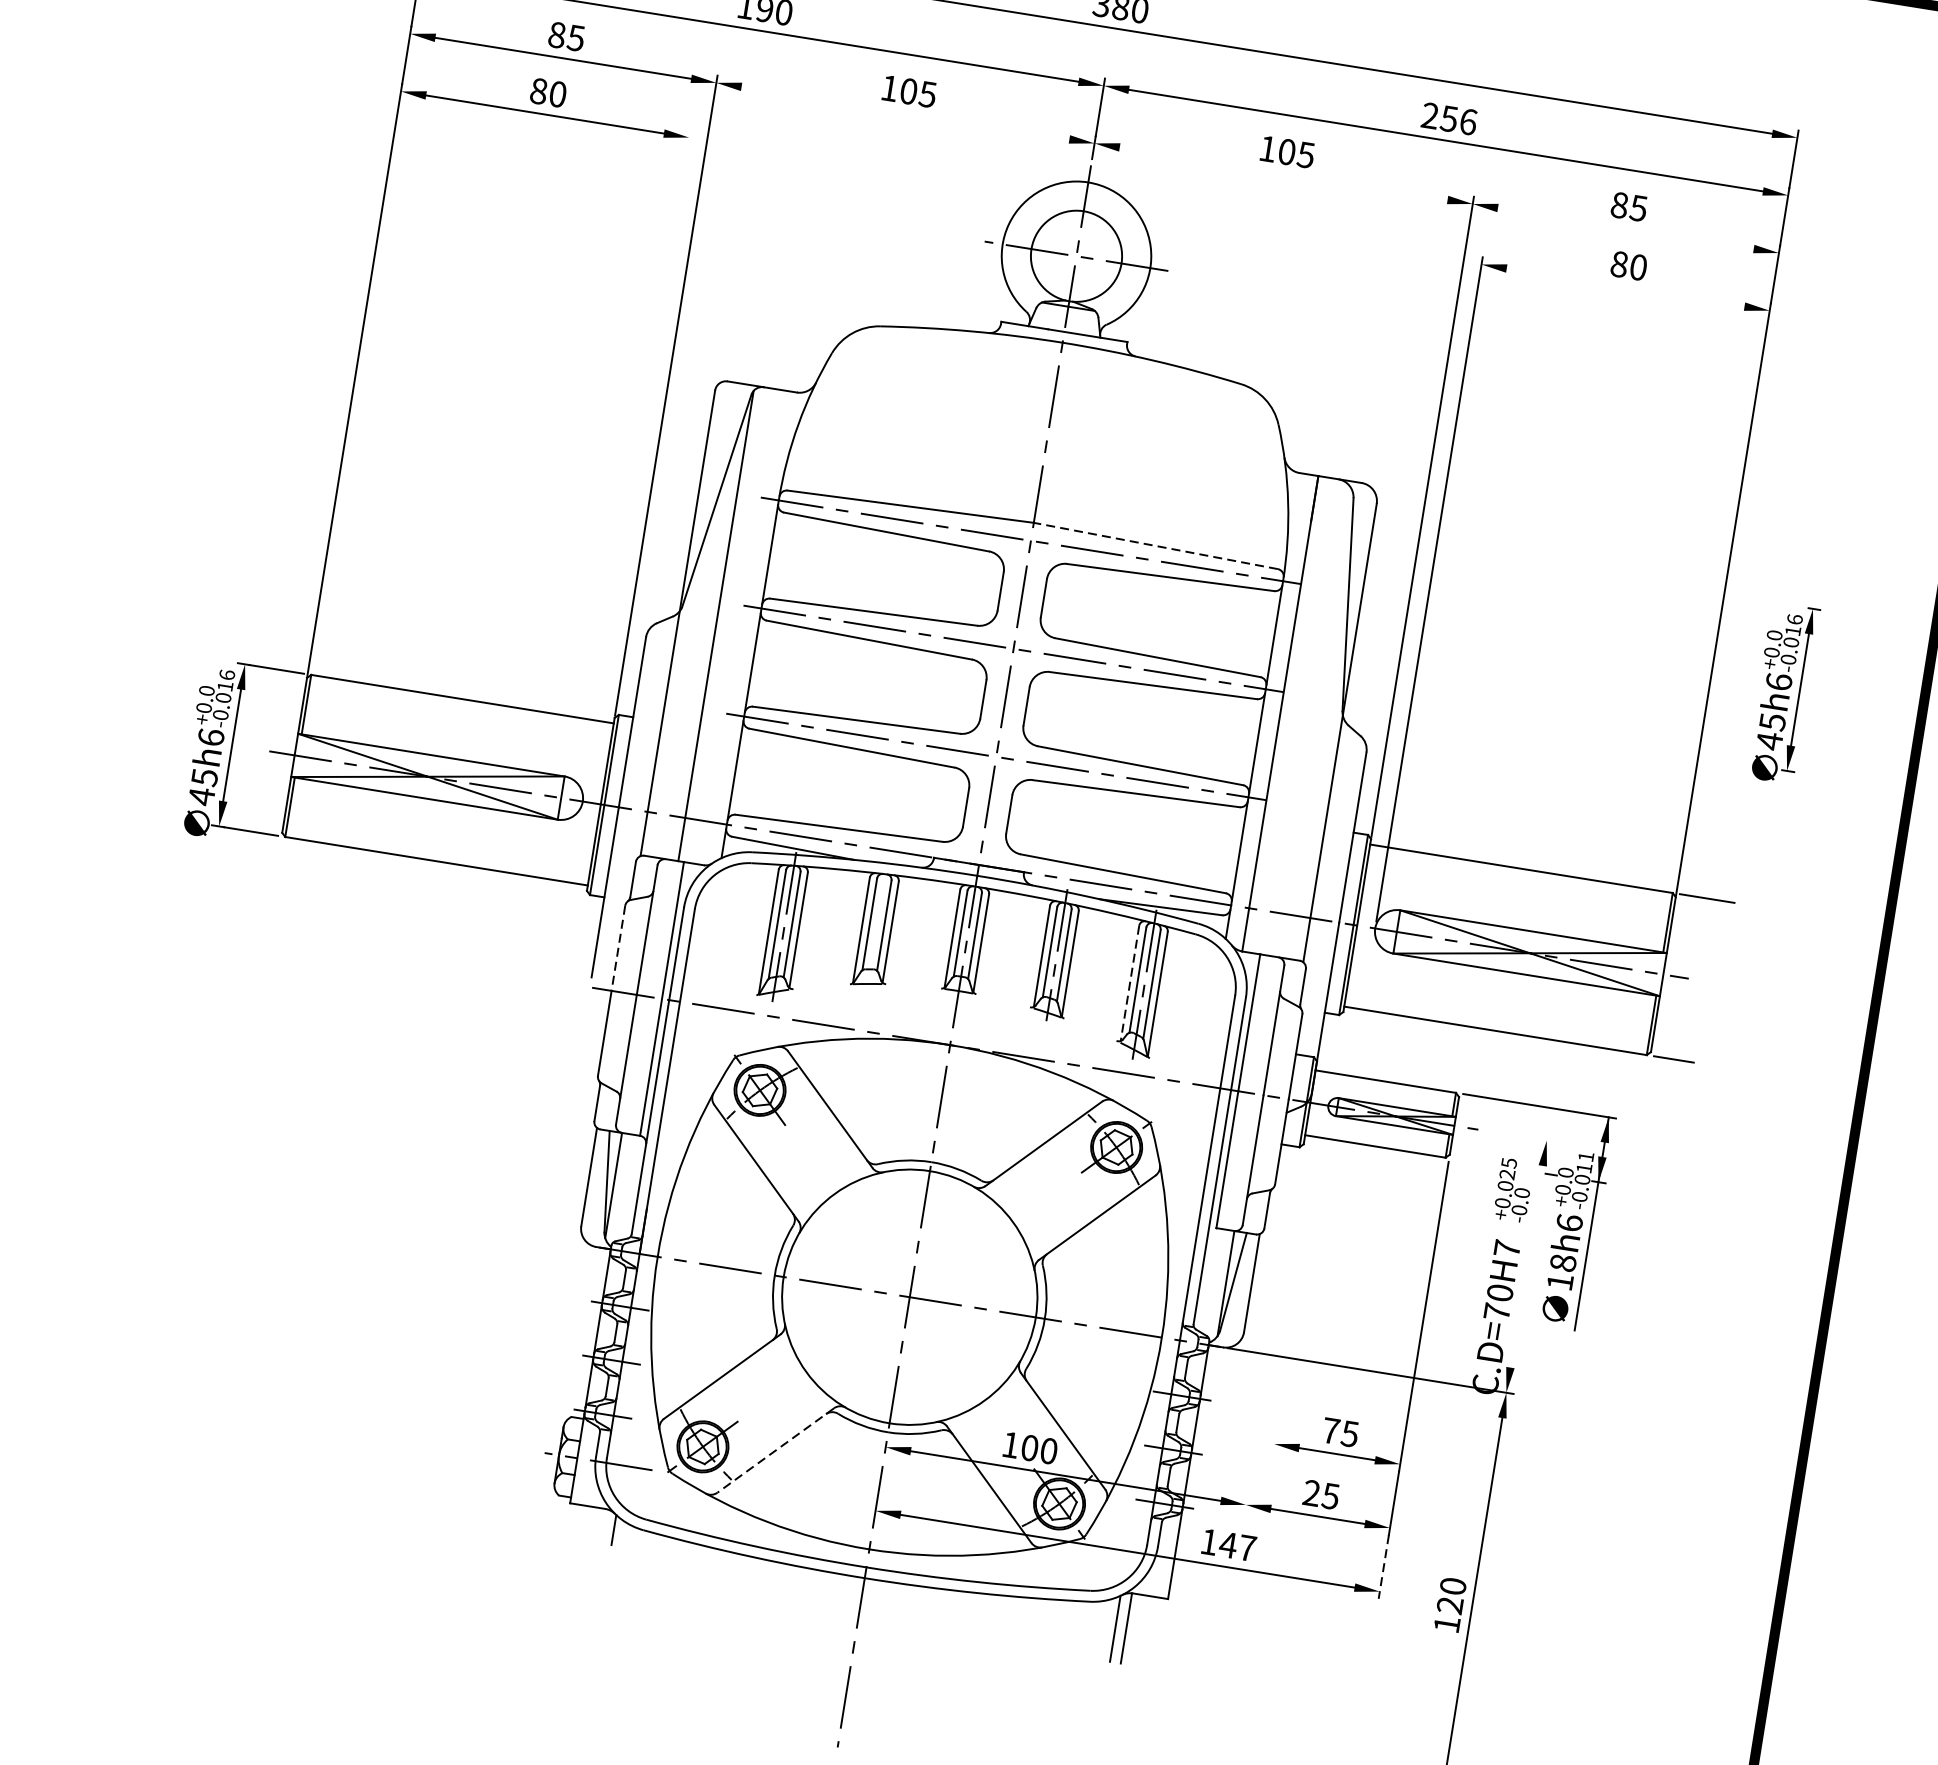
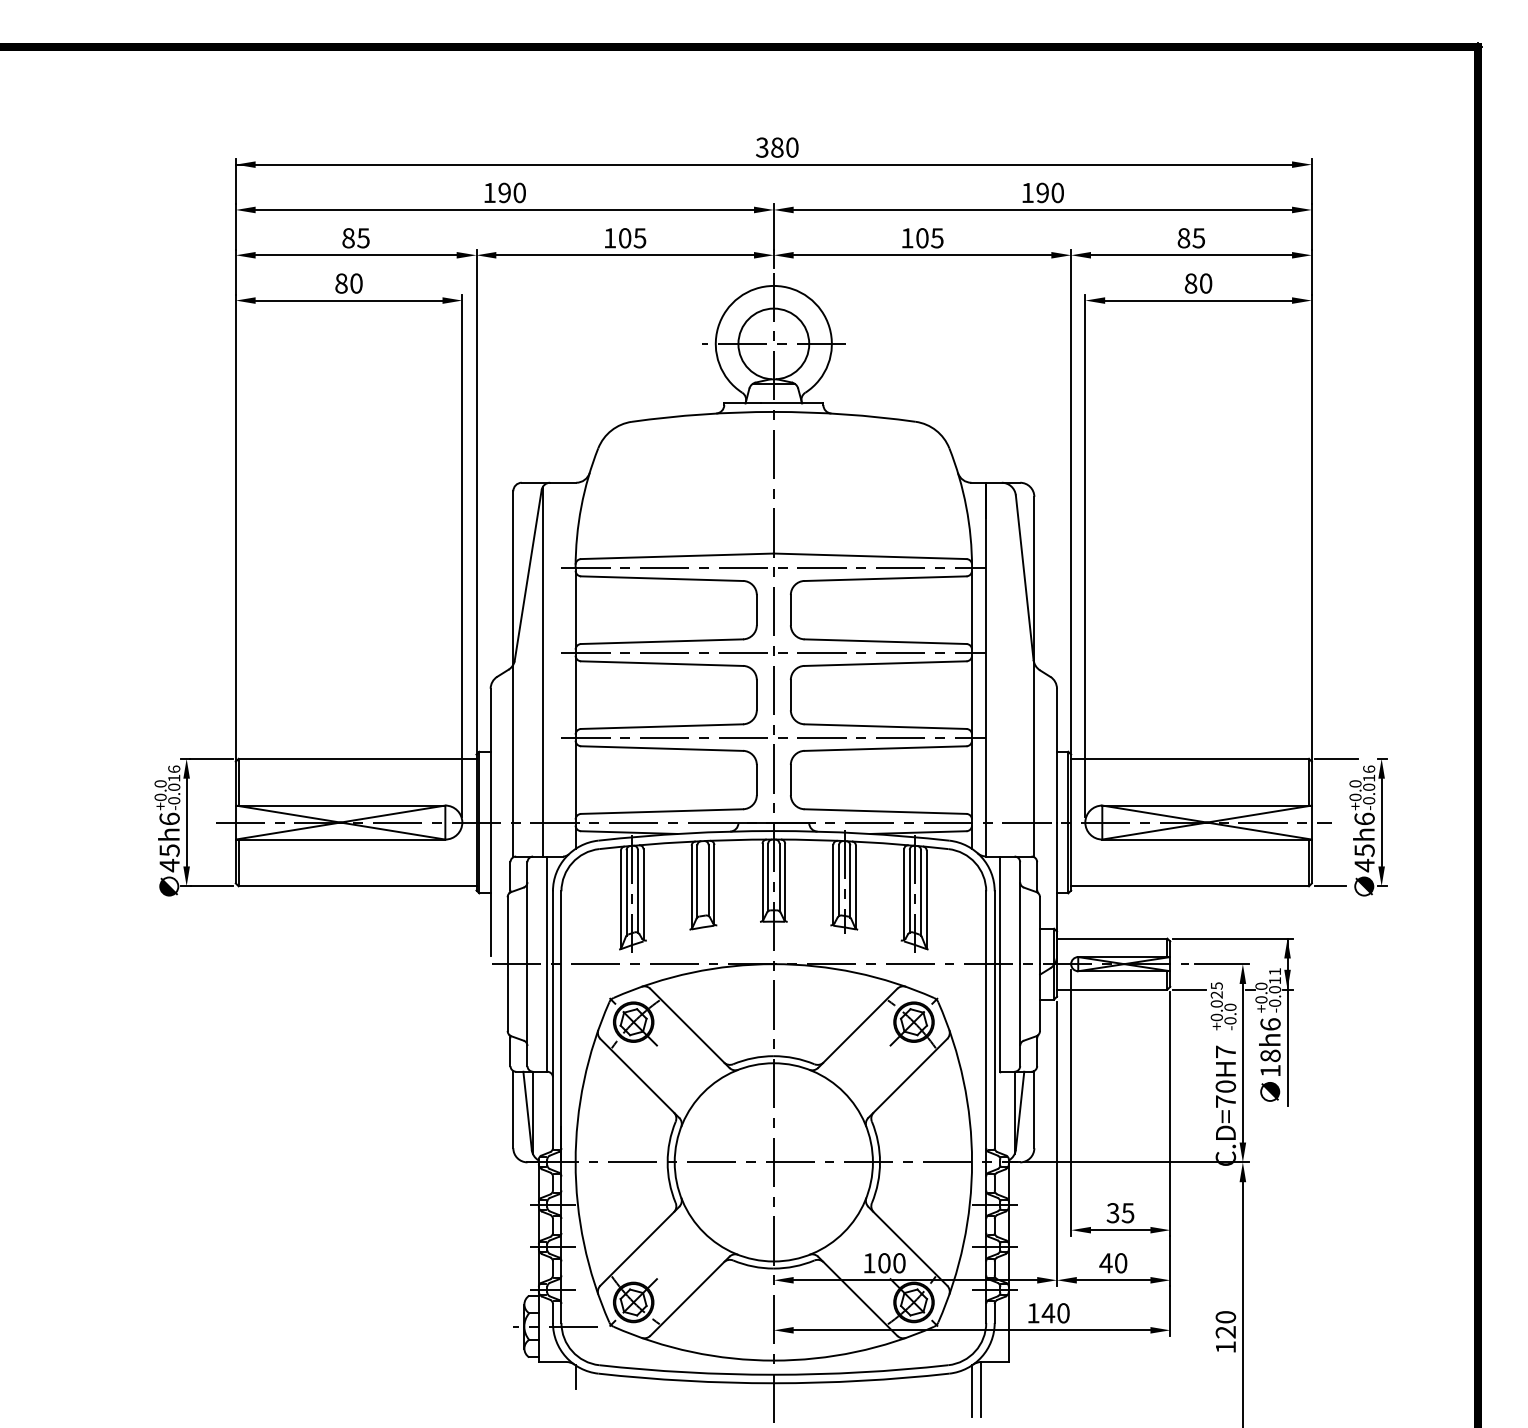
line: (905, 113) -> (625, 255), added
text: (1449, 118) -> (1042, 192), 256 -> 190
line: (1283, 174) -> (922, 255), added
line: (1625, 228) -> (1191, 255), added
line: (1625, 287) -> (1198, 300), added
line: (637, 461) -> (462, 555), added
line: (1154, 546) -> (869, 556), dashed -> solid
part: (1782, 693) -> (1368, 827), moved
line: (618, 949) -> (507, 931), dashed -> solid
line: (1130, 984) -> (904, 895), dashed -> solid
line: (1519, 1136) -> (1221, 964), added
line: (1473, 1162) -> (1189, 989), added
line: (1526, 1265) -> (1242, 1062), added
line: (1300, 1281) -> (1071, 1102), added
line: (1274, 1331) -> (1057, 1143), added
text: (1330, 1431) -> (1112, 1213), 75 -> 35
line: (775, 1450) -> (689, 1296), dashed -> solid
text: (1321, 1495) -> (1113, 1263), 25 -> 40
text: (1247, 1548) -> (1063, 1313), 147 -> 140
line: (1383, 1567) -> (1170, 1311), dashed -> solid

